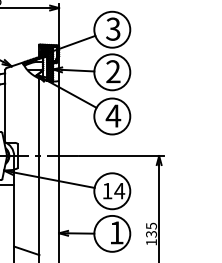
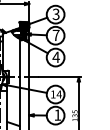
text: (112, 69) -> (55, 34), 2 -> 7

